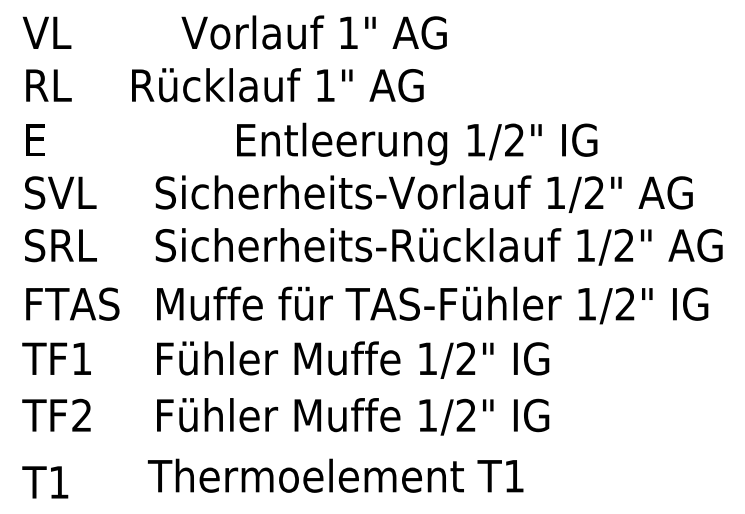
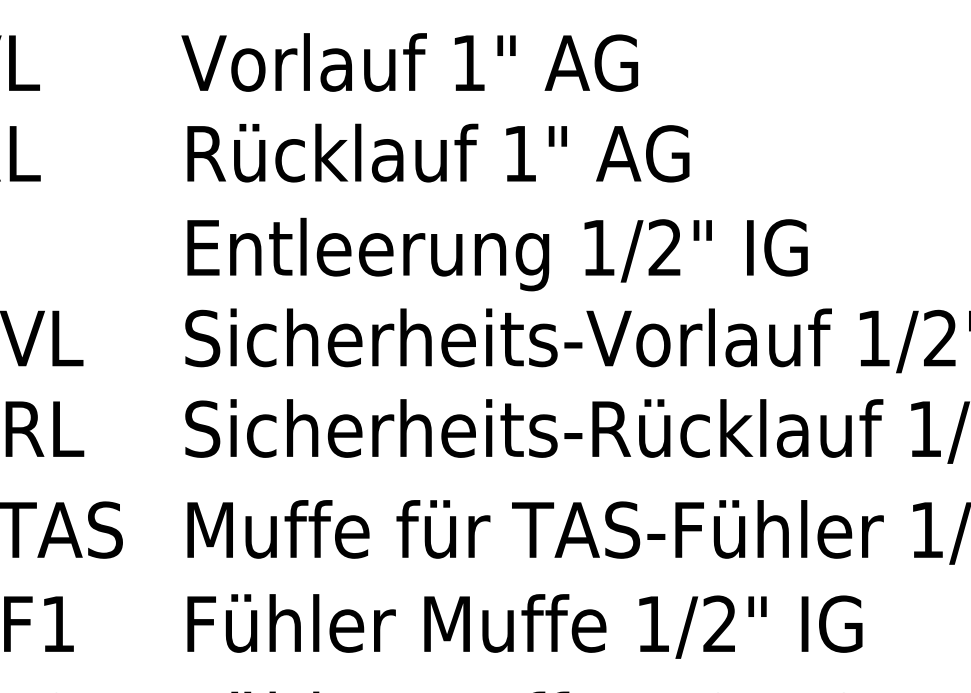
text: (313, 32) -> (408, 62), moved
text: (277, 85) -> (437, 153), moved
text: (417, 143) -> (498, 253), moved

